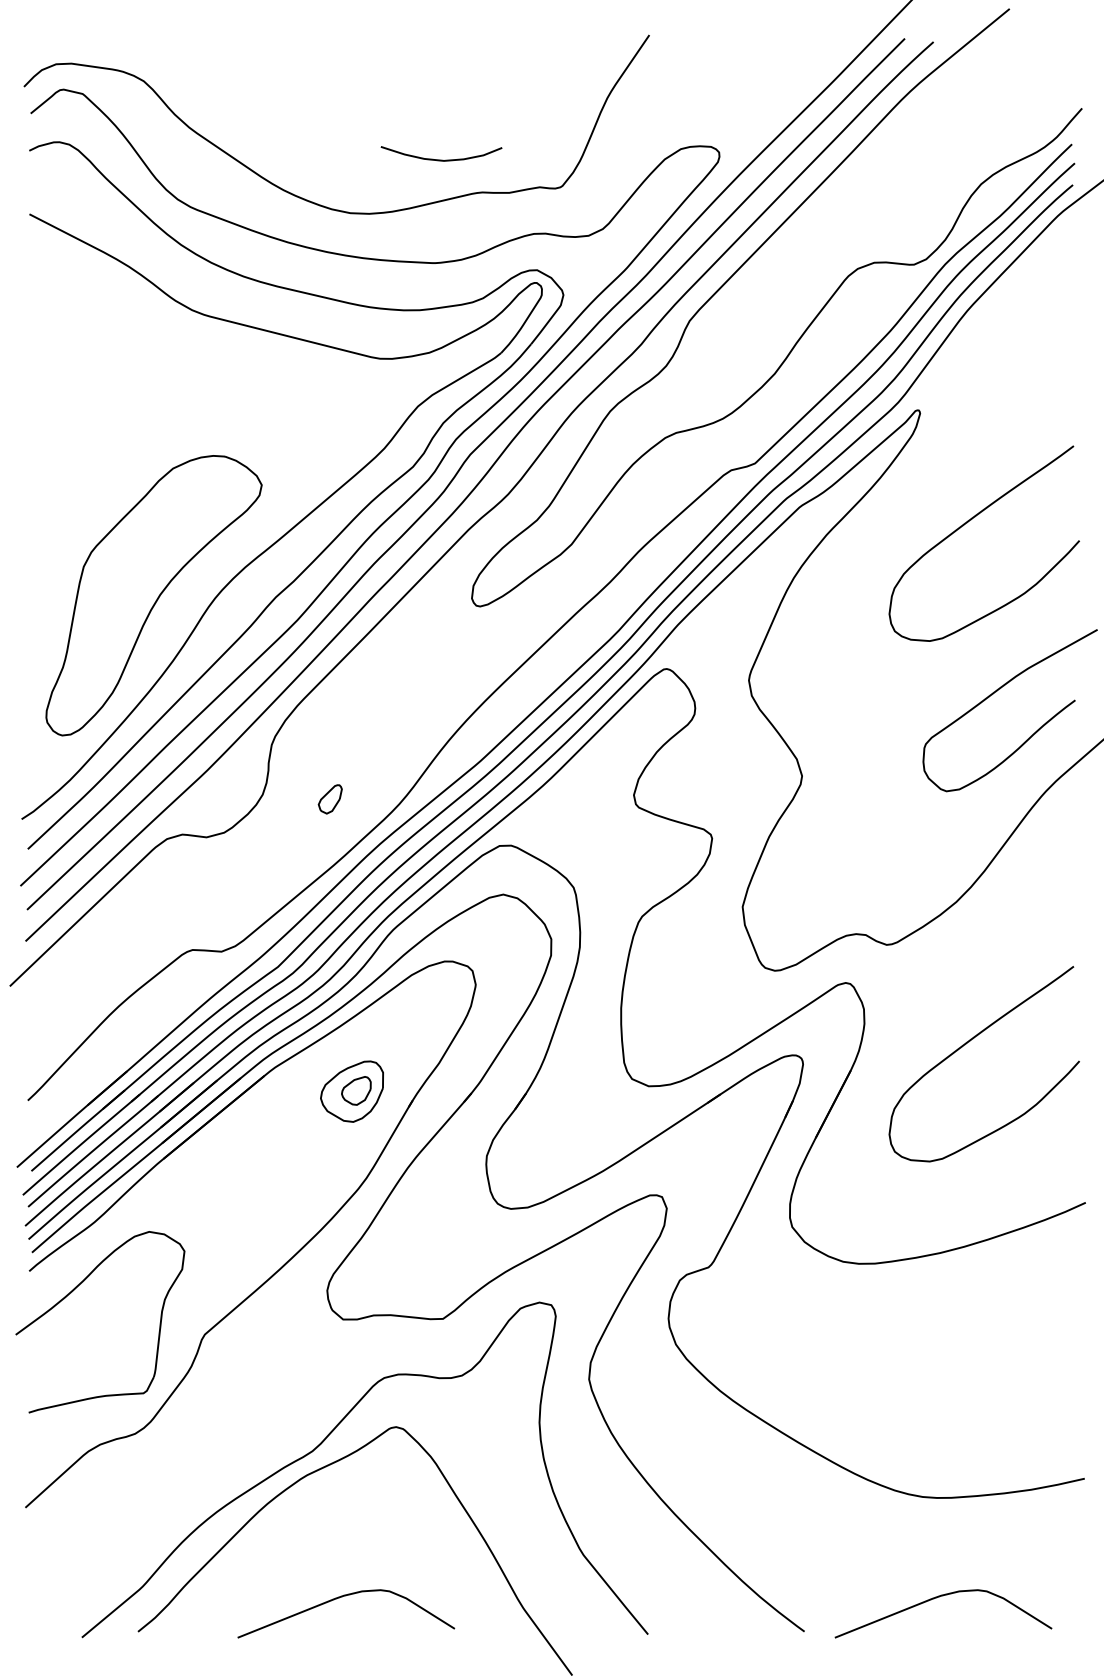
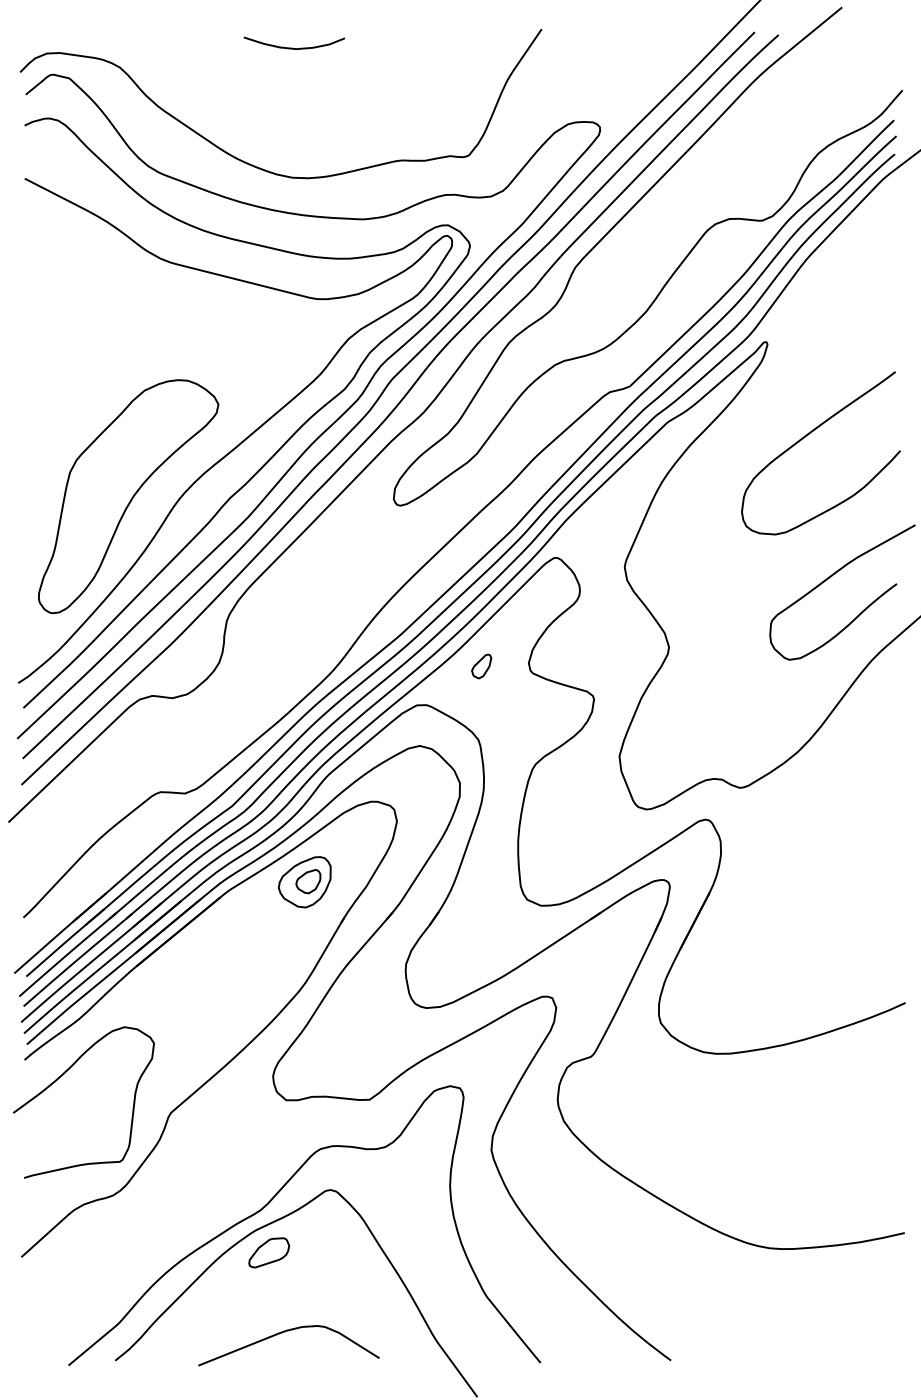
curve: (440, 158) -> (293, 47), moved
part: (330, 799) -> (481, 666), moved
curve: (969, 1042) -> (808, 869), removed
part: (351, 1091) -> (304, 882), moved
part: (322, 1502) -> (269, 1252), added
curve: (939, 1597) -> (783, 1332), removed

